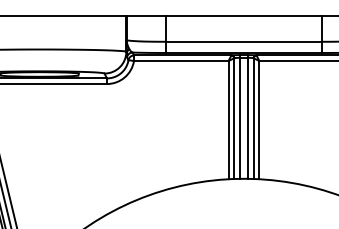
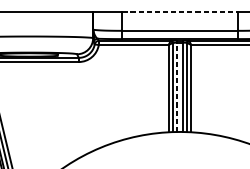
line: (244, 16) -> (180, 12), solid -> dashed
line: (239, 117) -> (176, 86), solid -> dashed

